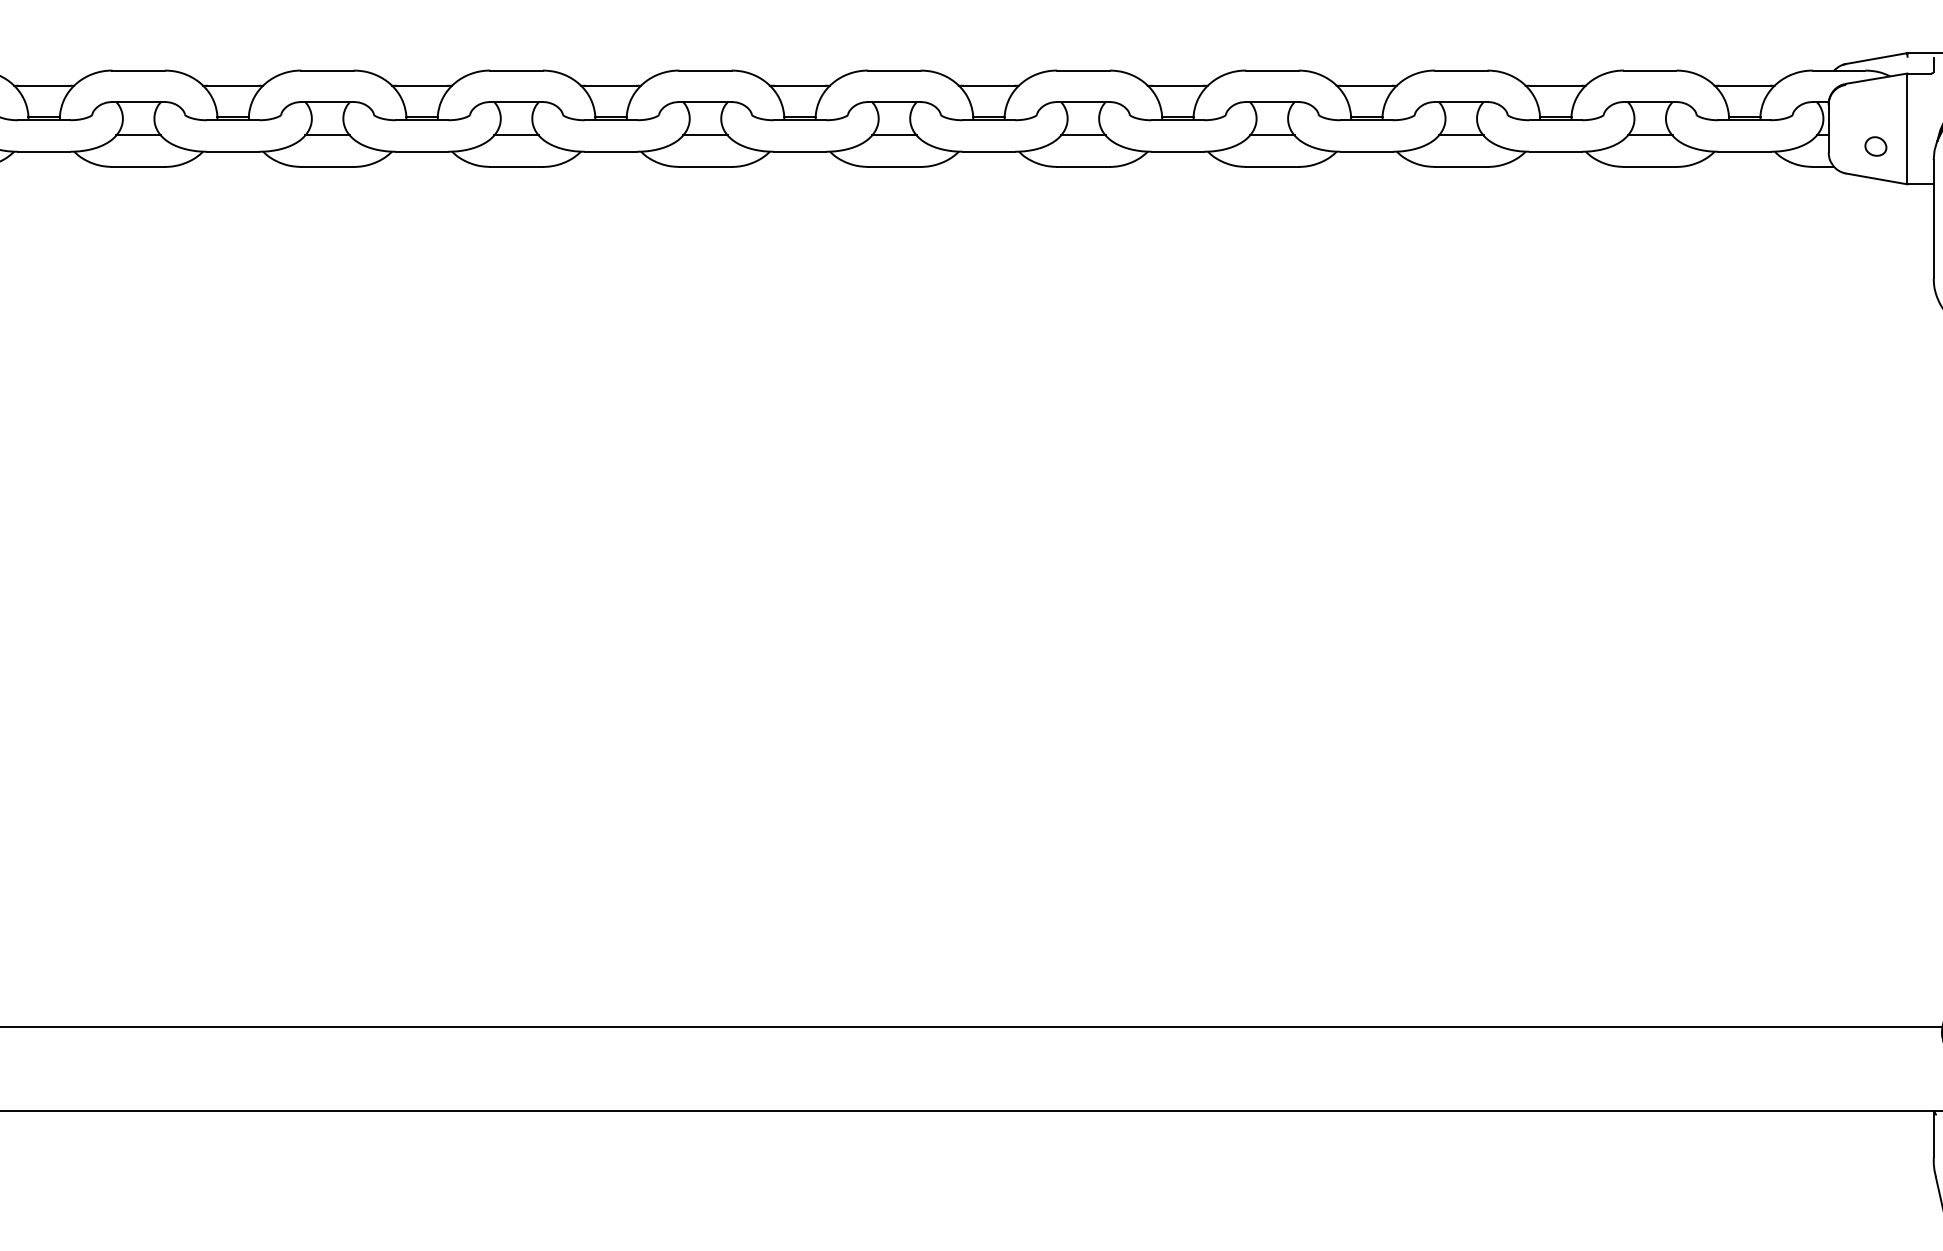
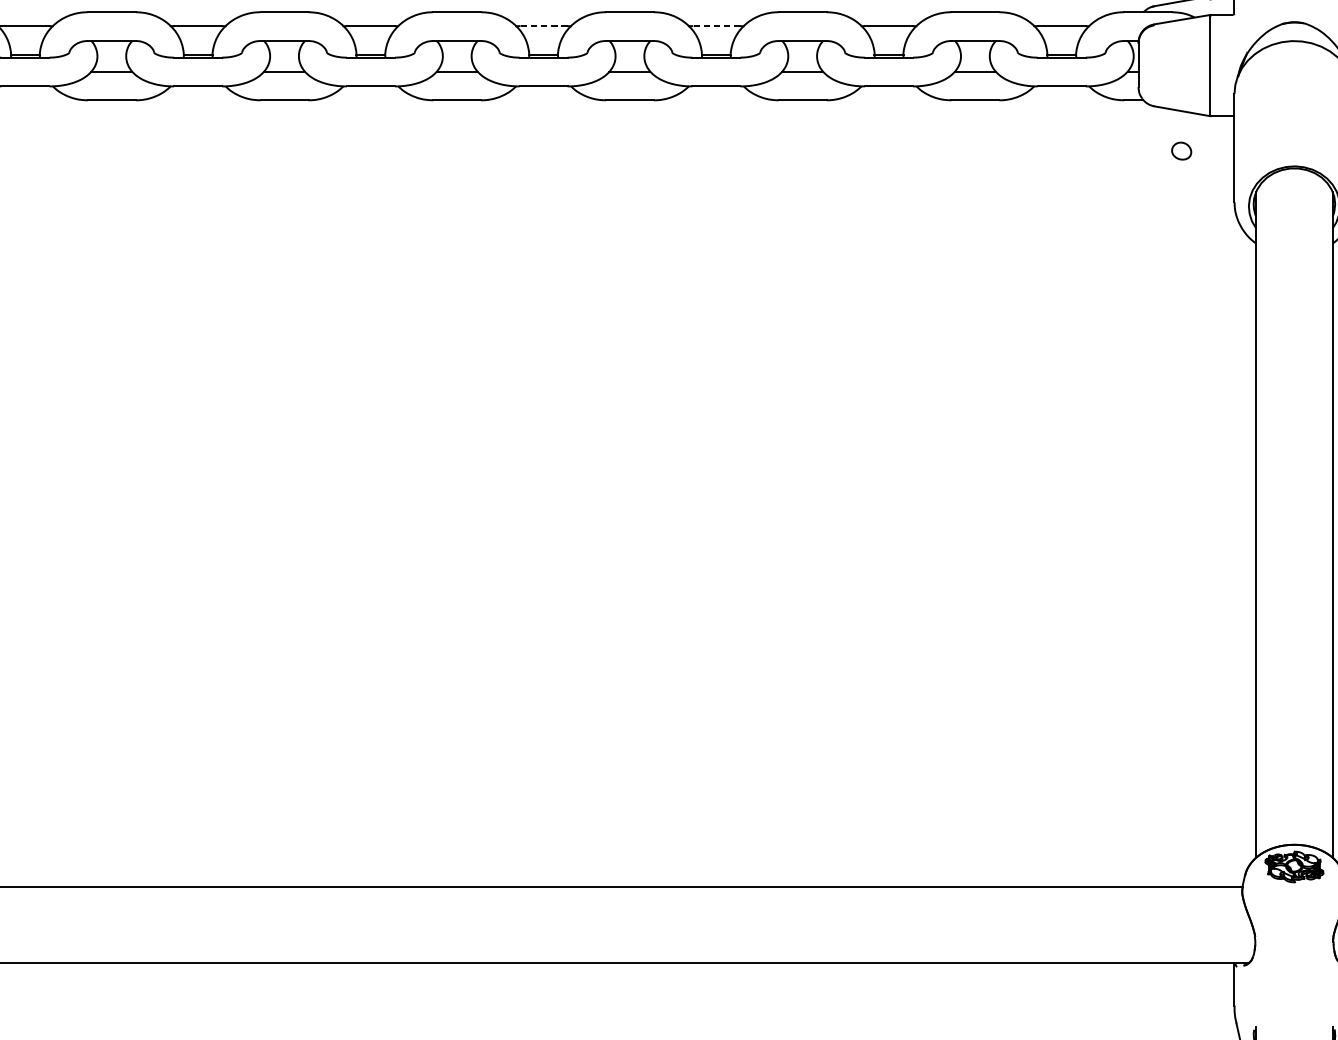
line: (1177, 85) -> (543, 25), solid -> dashed
line: (1366, 85) -> (716, 25), solid -> dashed
part: (1875, 146) -> (1181, 151), moved

